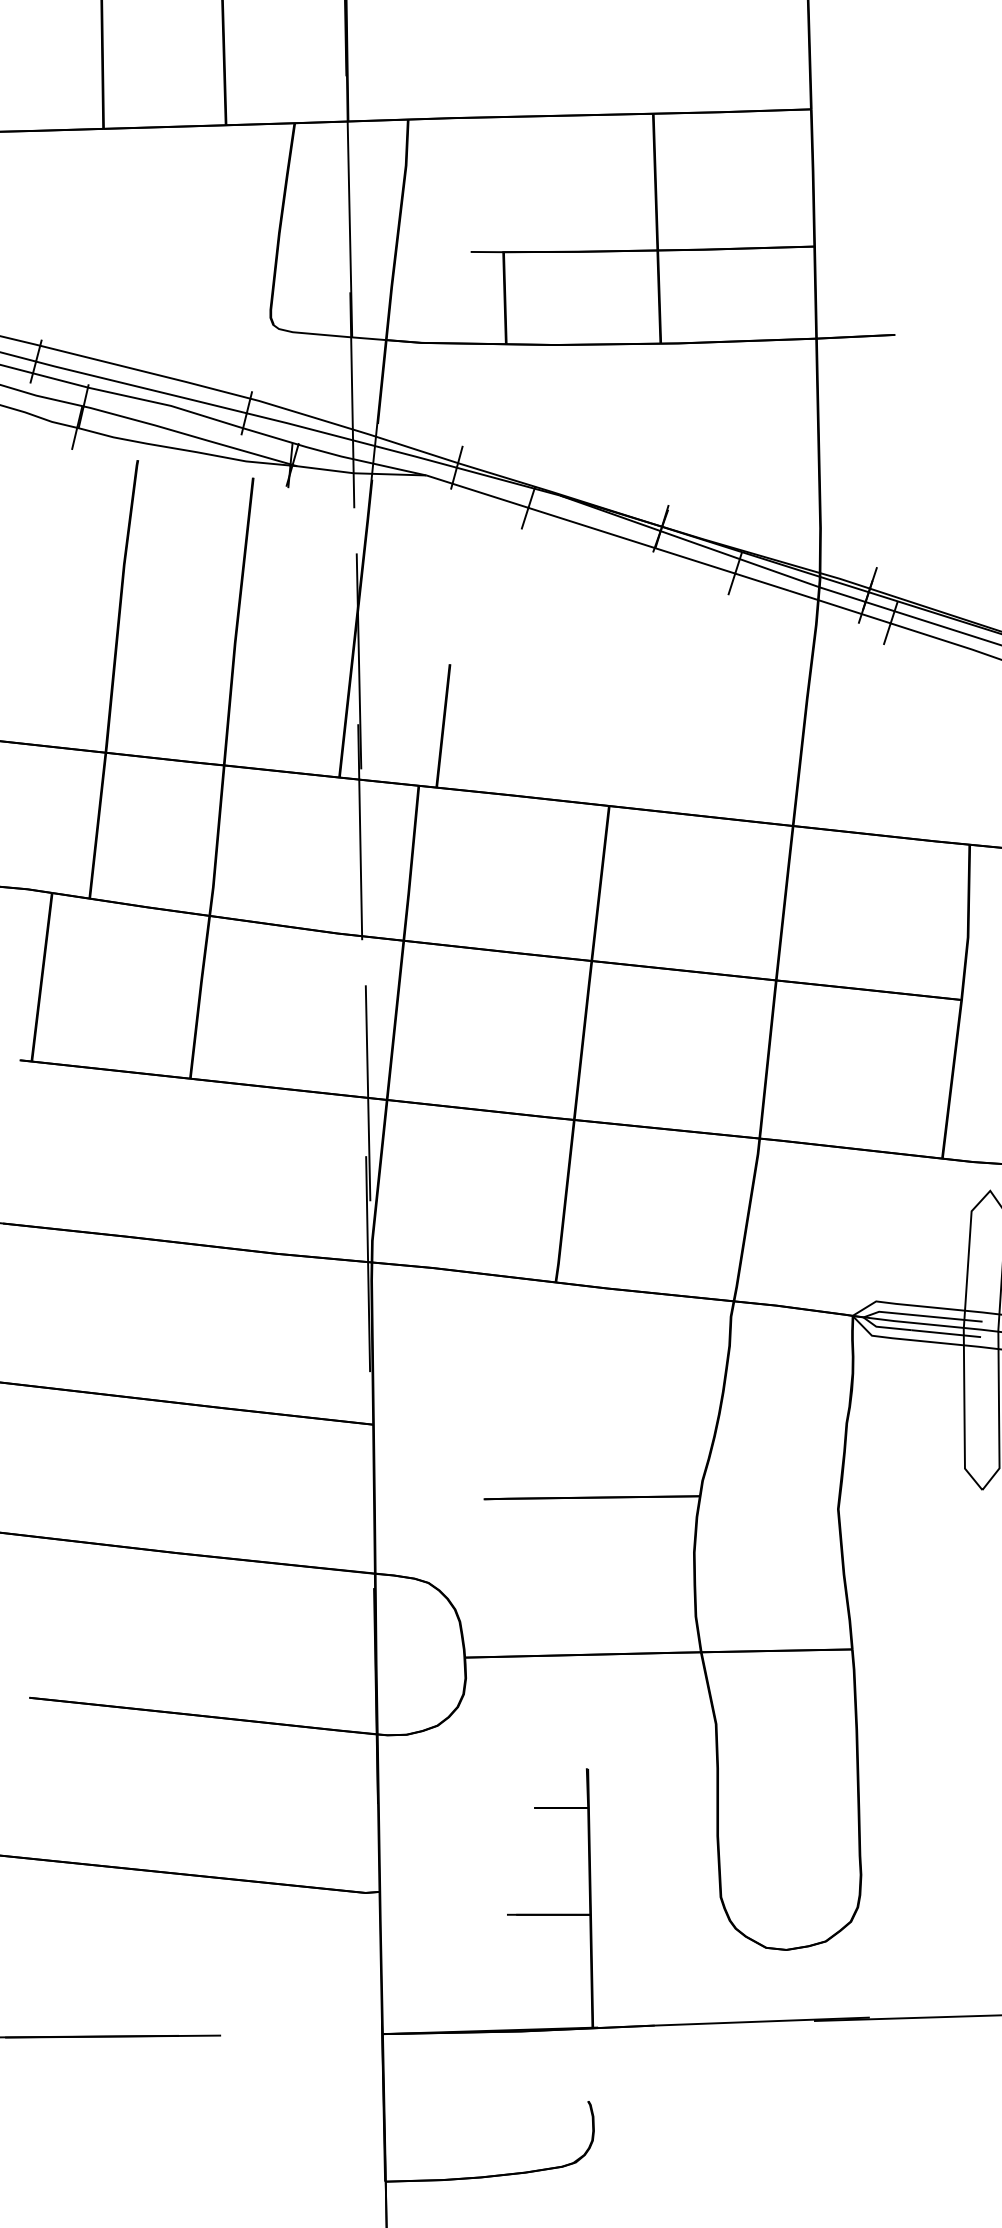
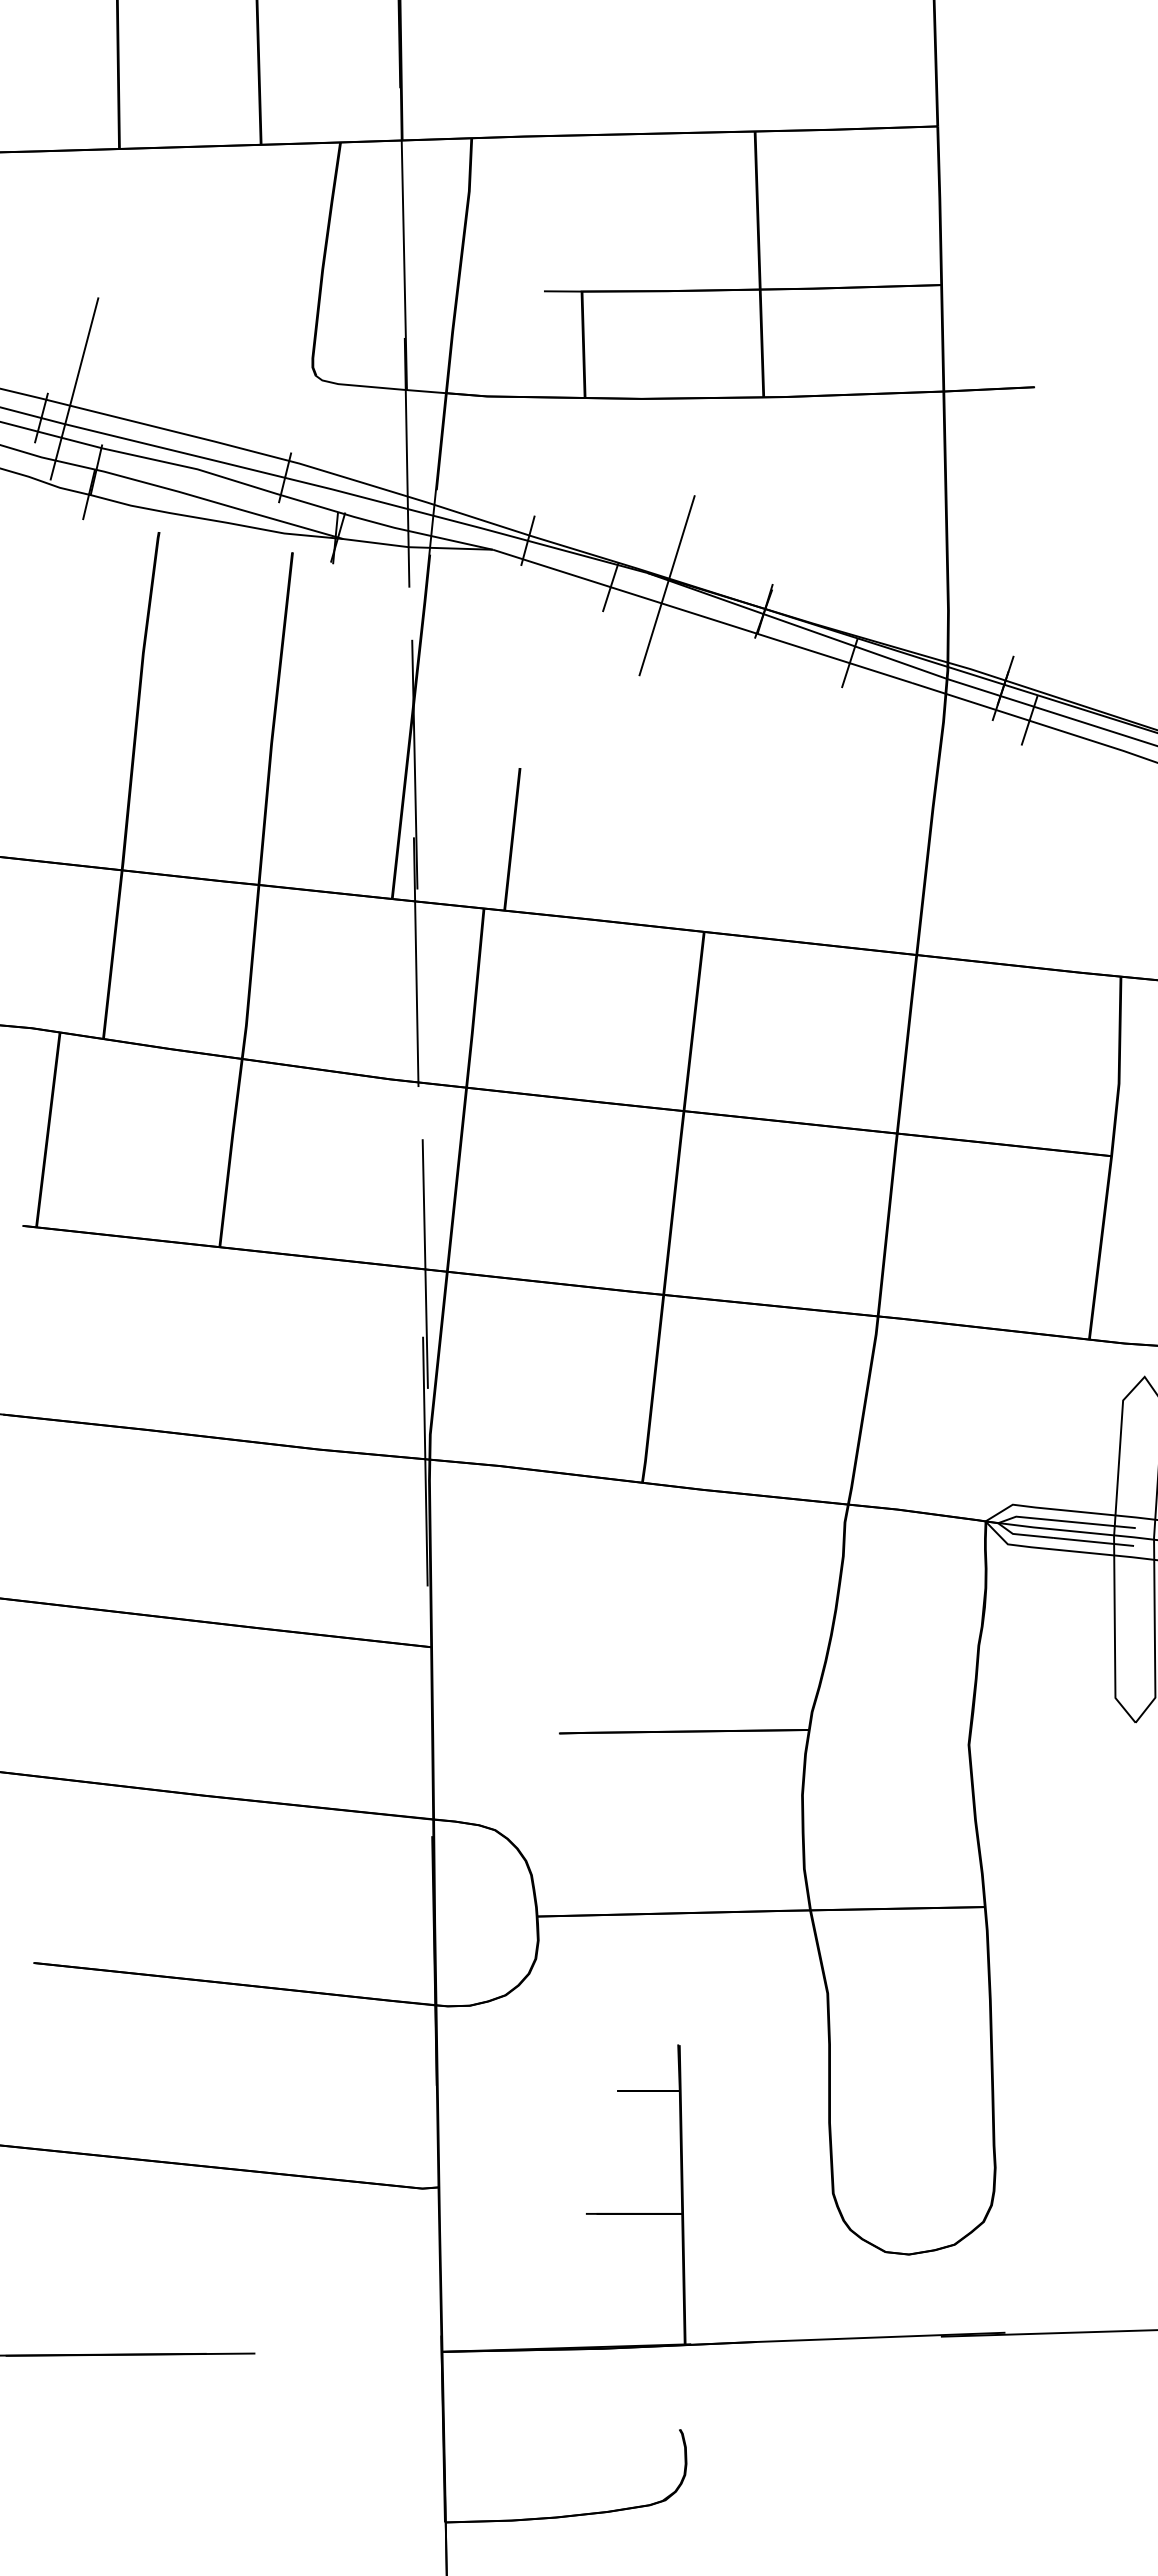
line: (64, 336) -> (74, 388), added
line: (576, 506) -> (666, 585), added

